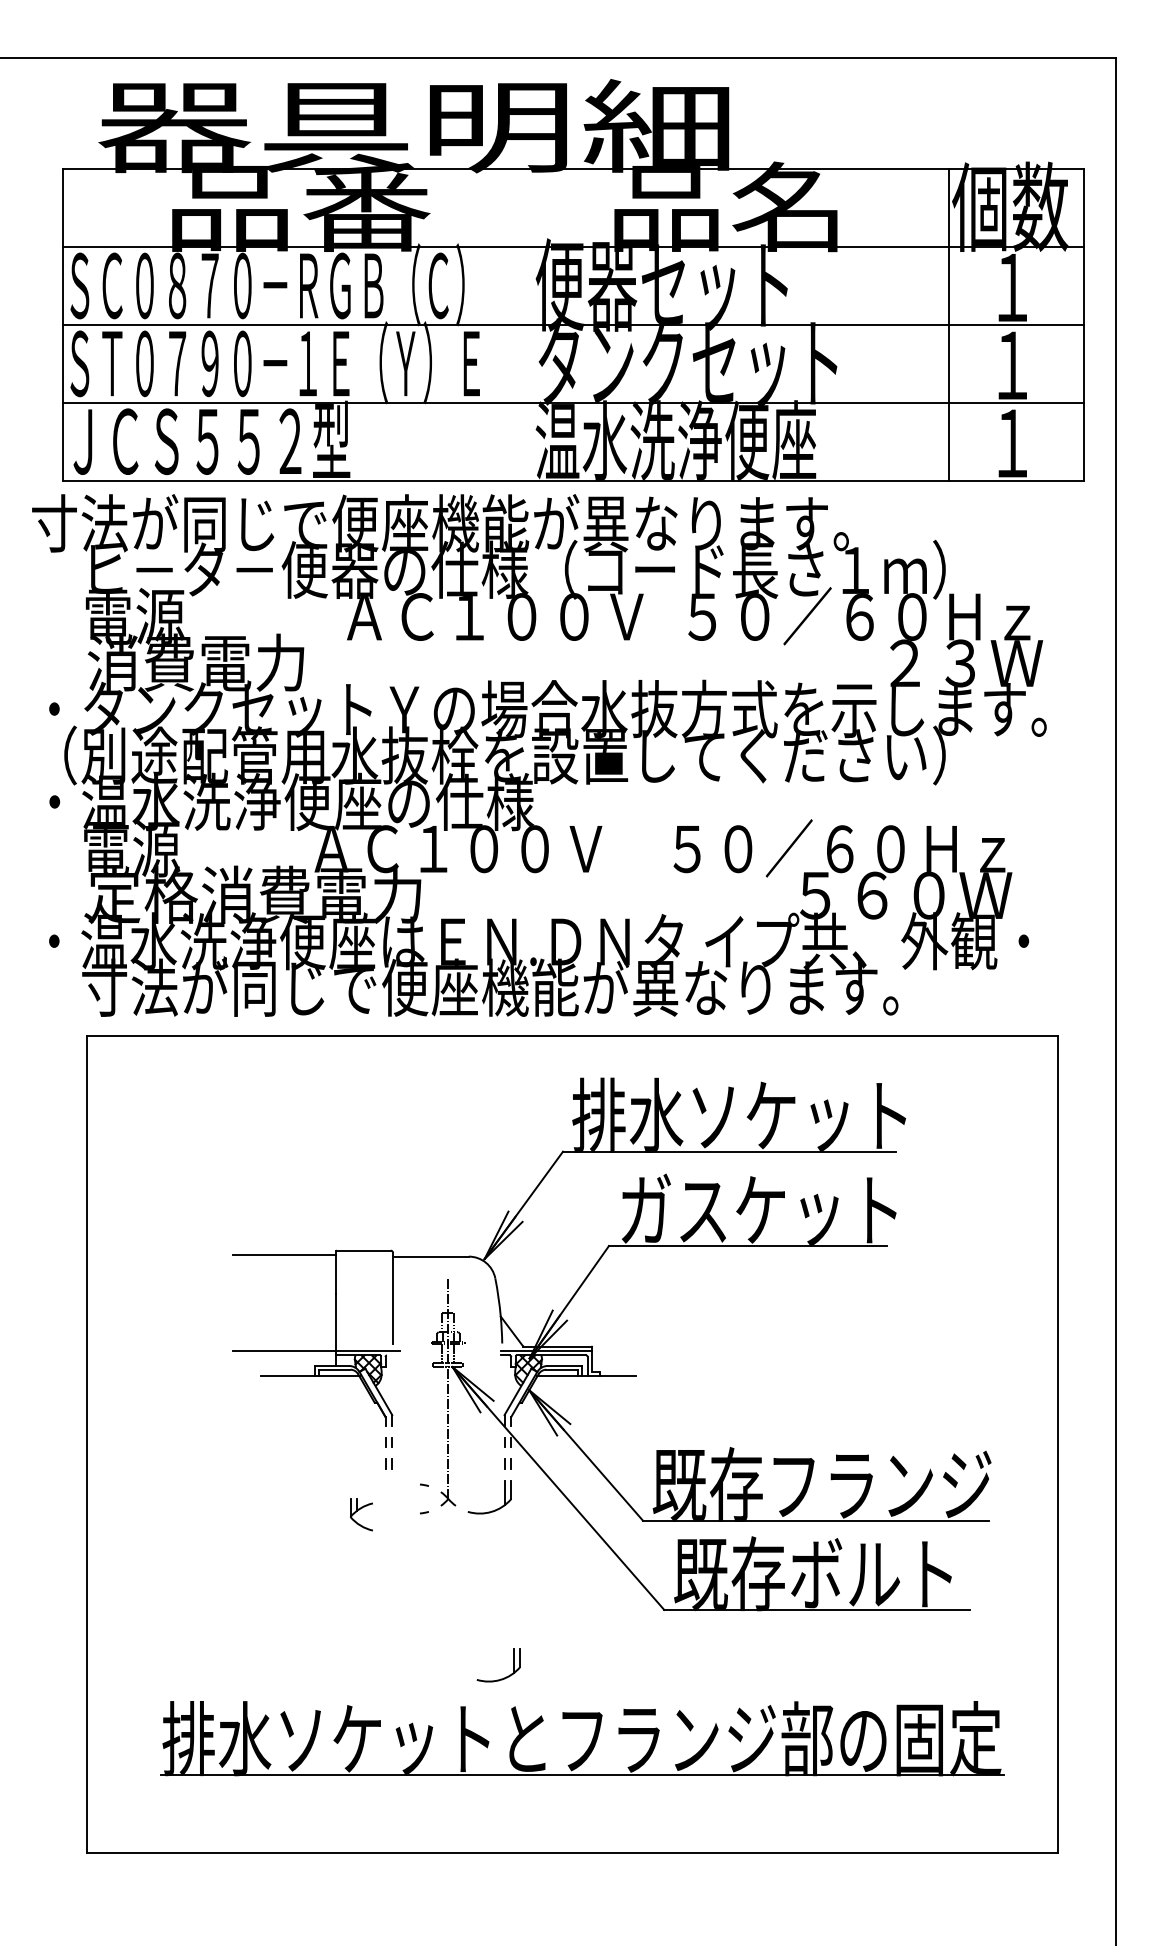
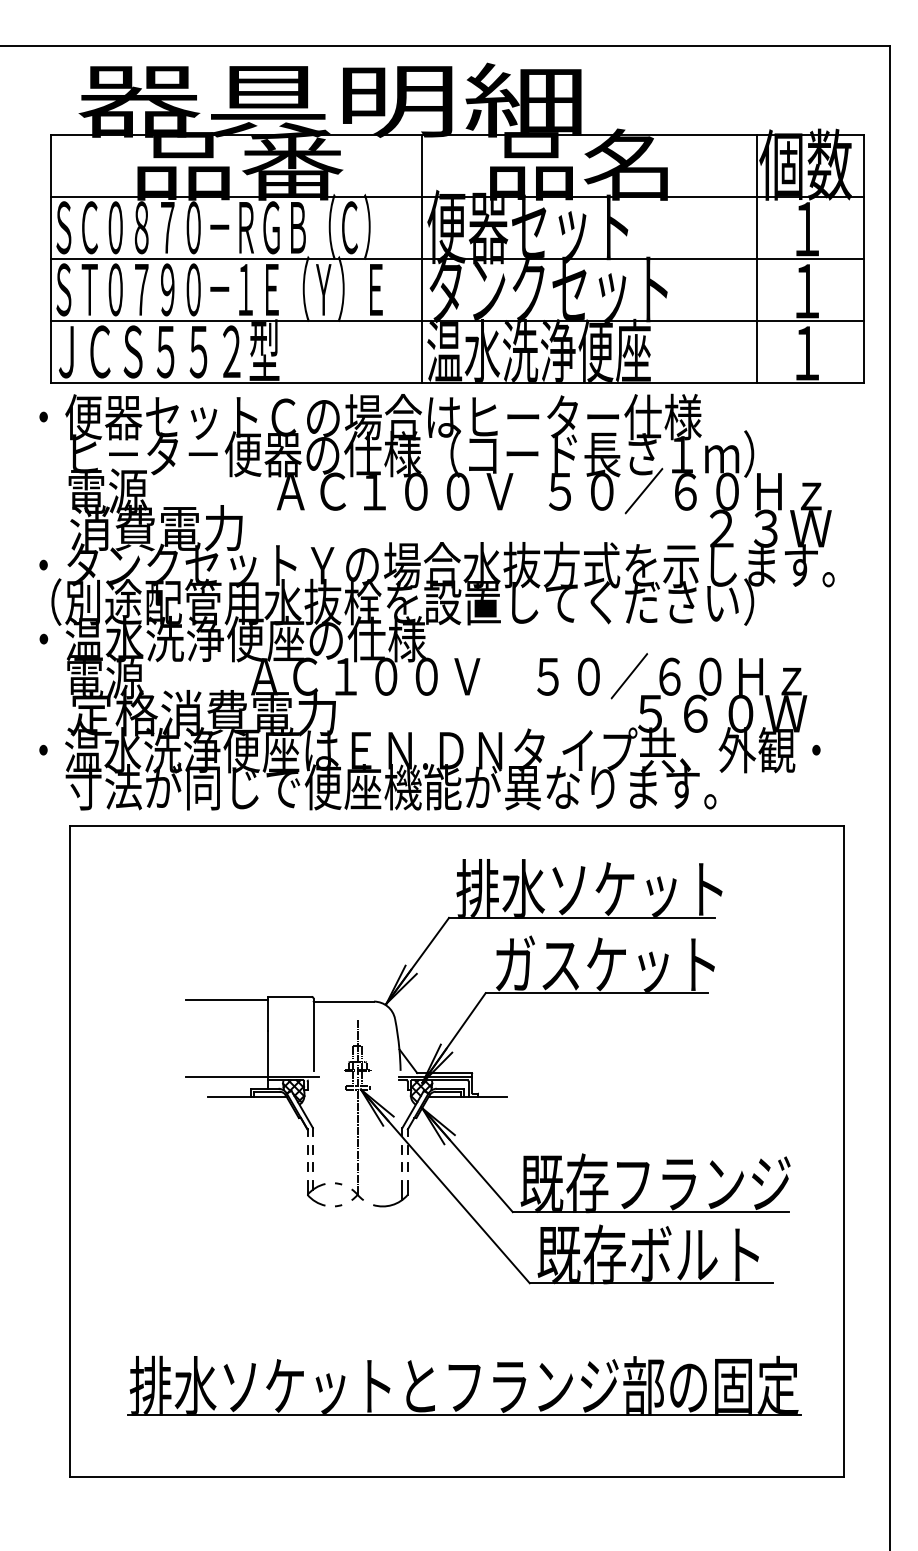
line: (529, 324) -> (422, 258), added
text: (456, 523) -> (364, 417), 寸法が同じで便座機能が異なります。 -> ・便器セットＣの場合はヒーター仕様
part: (361, 1514) -> (316, 1192), moved
part: (503, 1677) -> (401, 1337), removed

